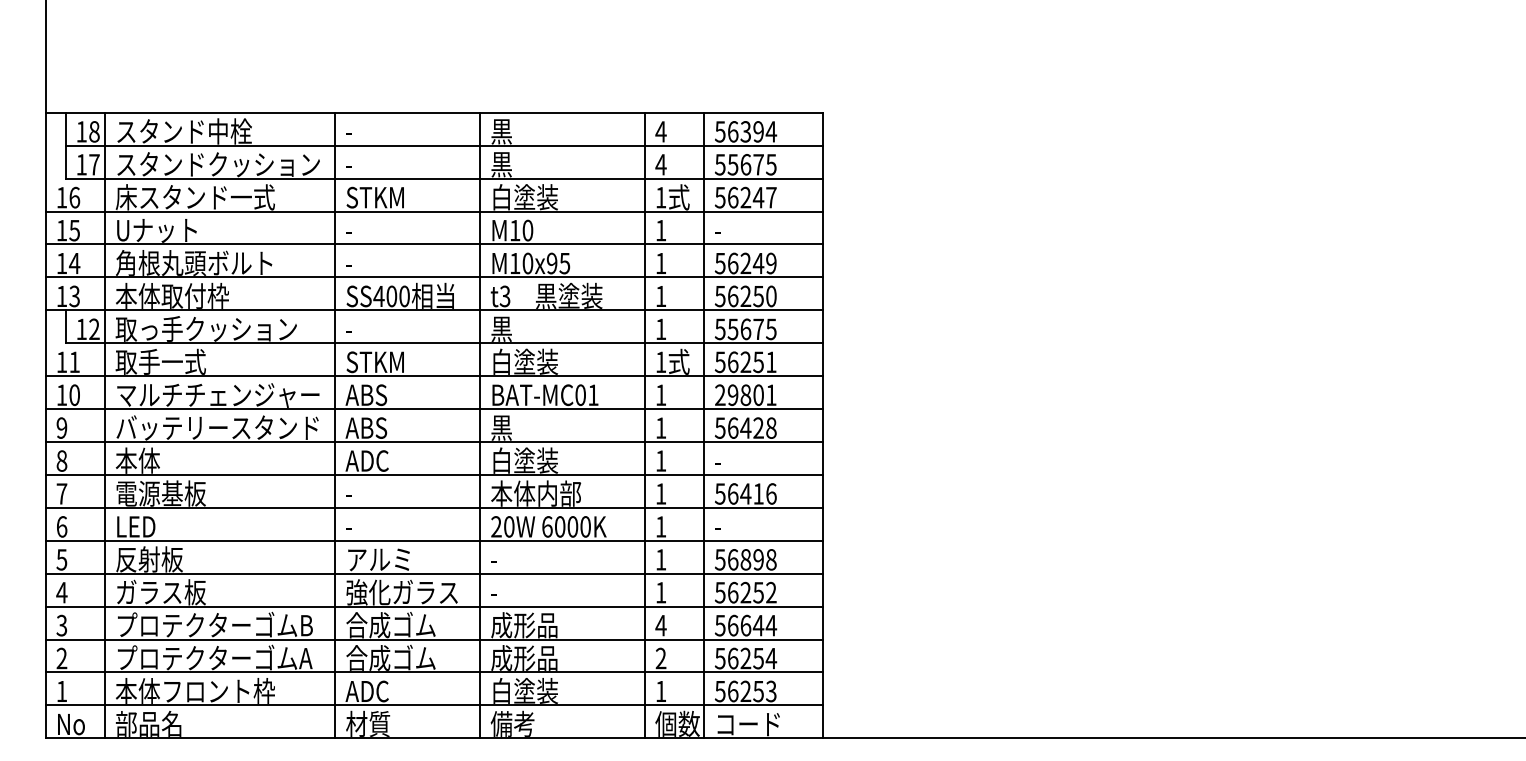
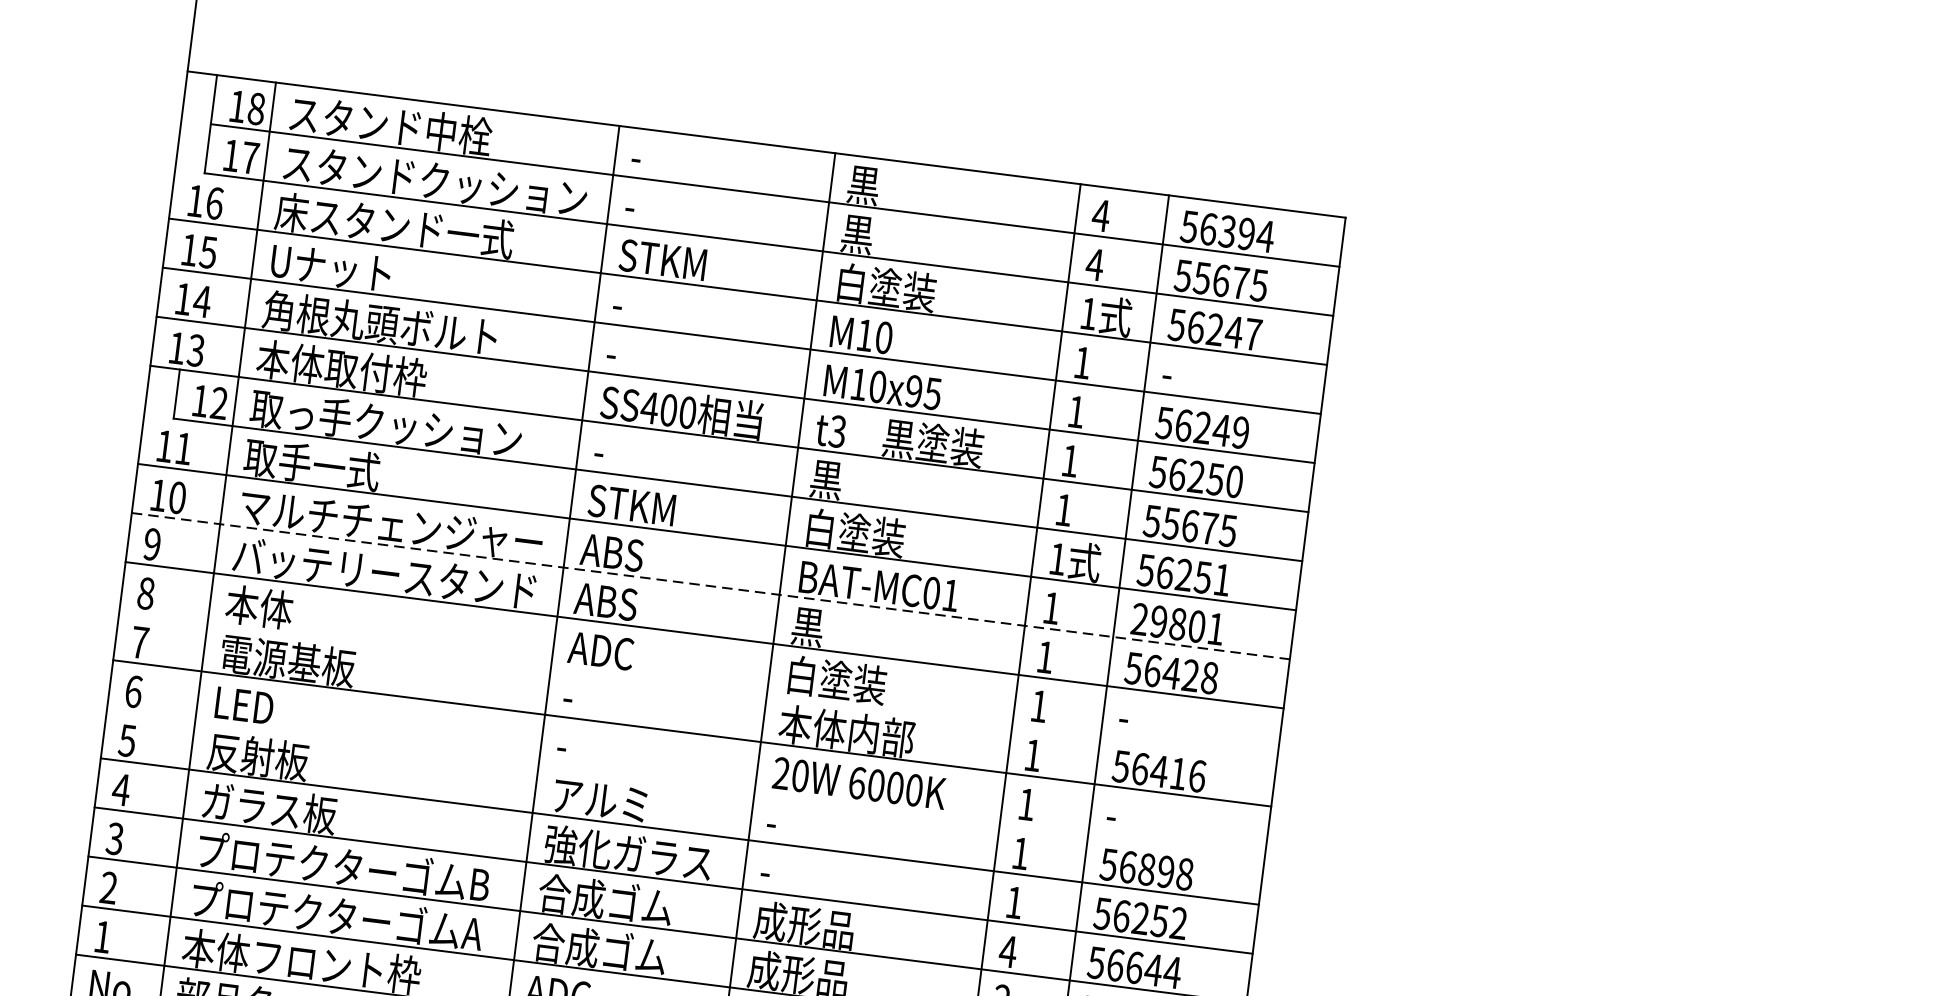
line: (434, 409) -> (711, 586), solid -> dashed
line: (433, 474) -> (697, 683), removed
line: (433, 540) -> (685, 781), removed

